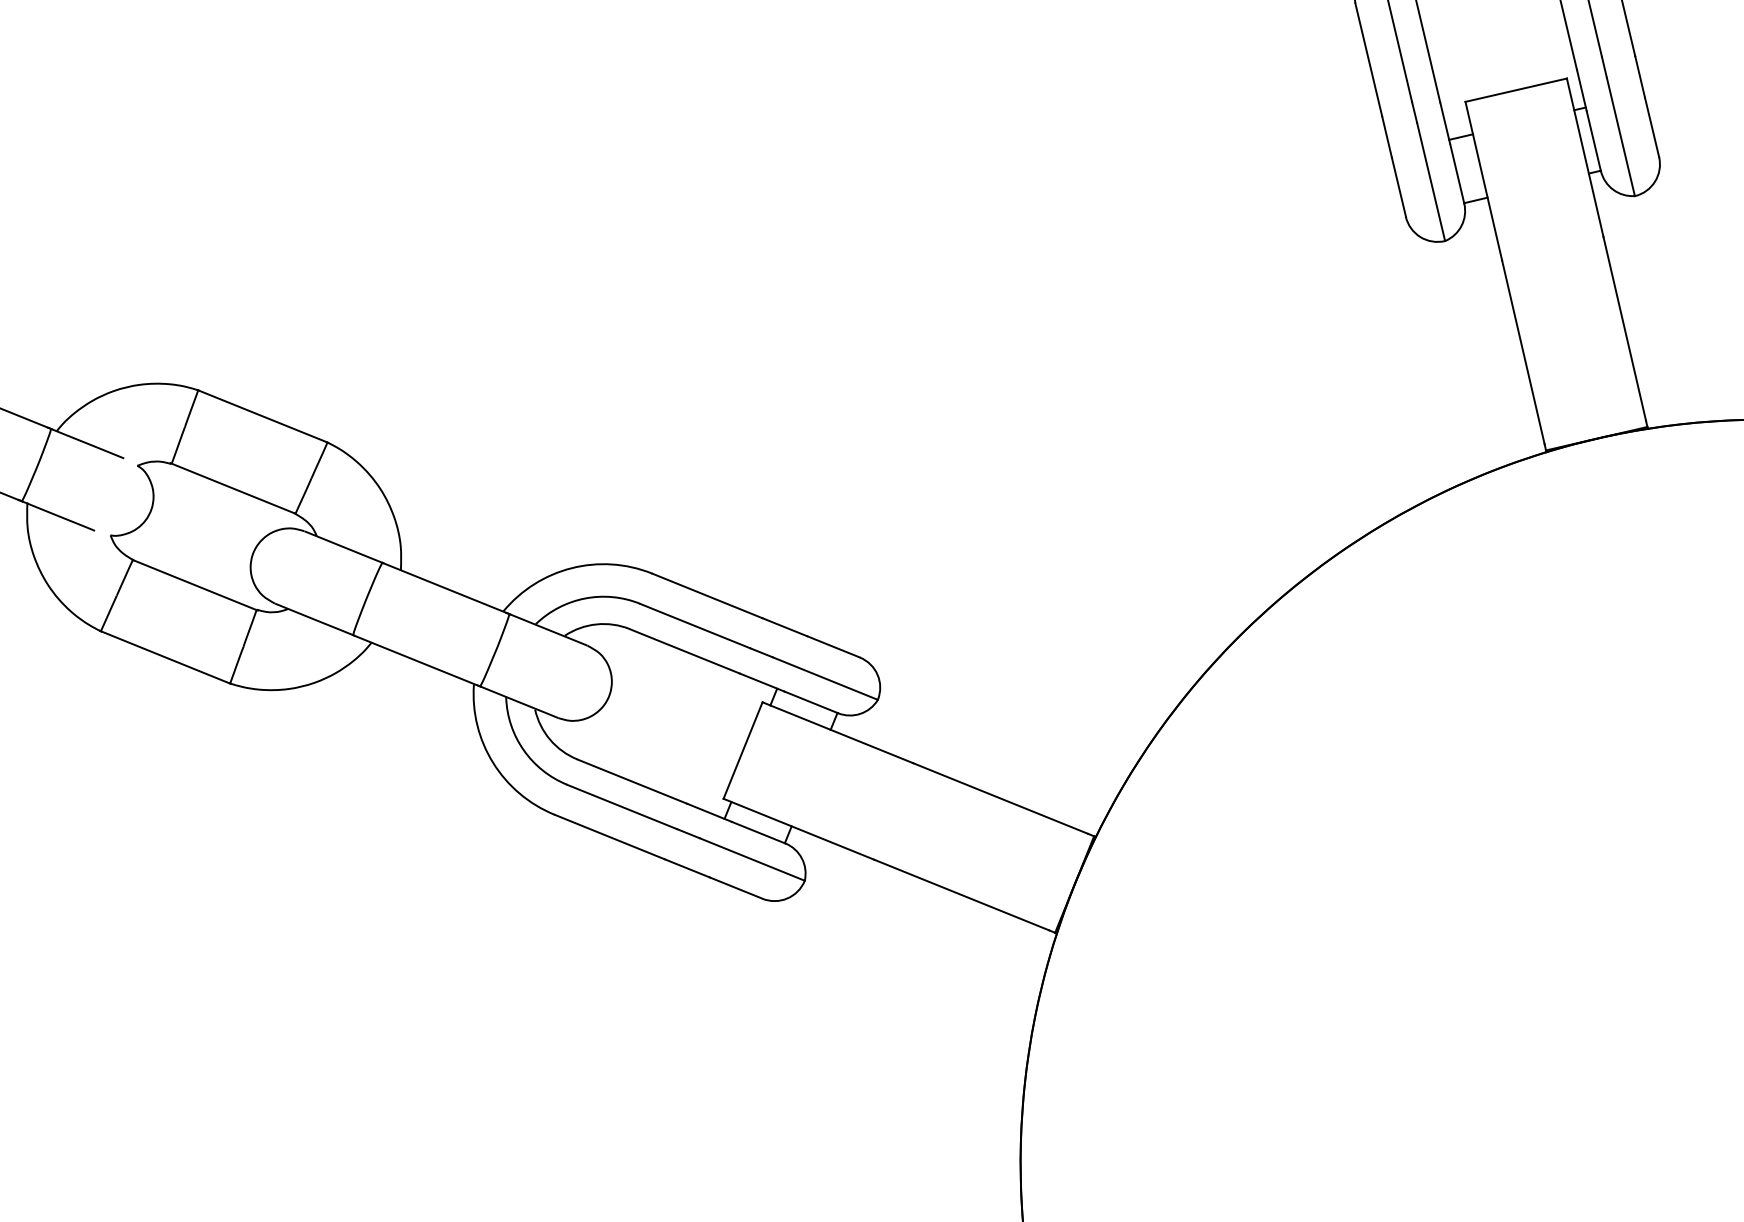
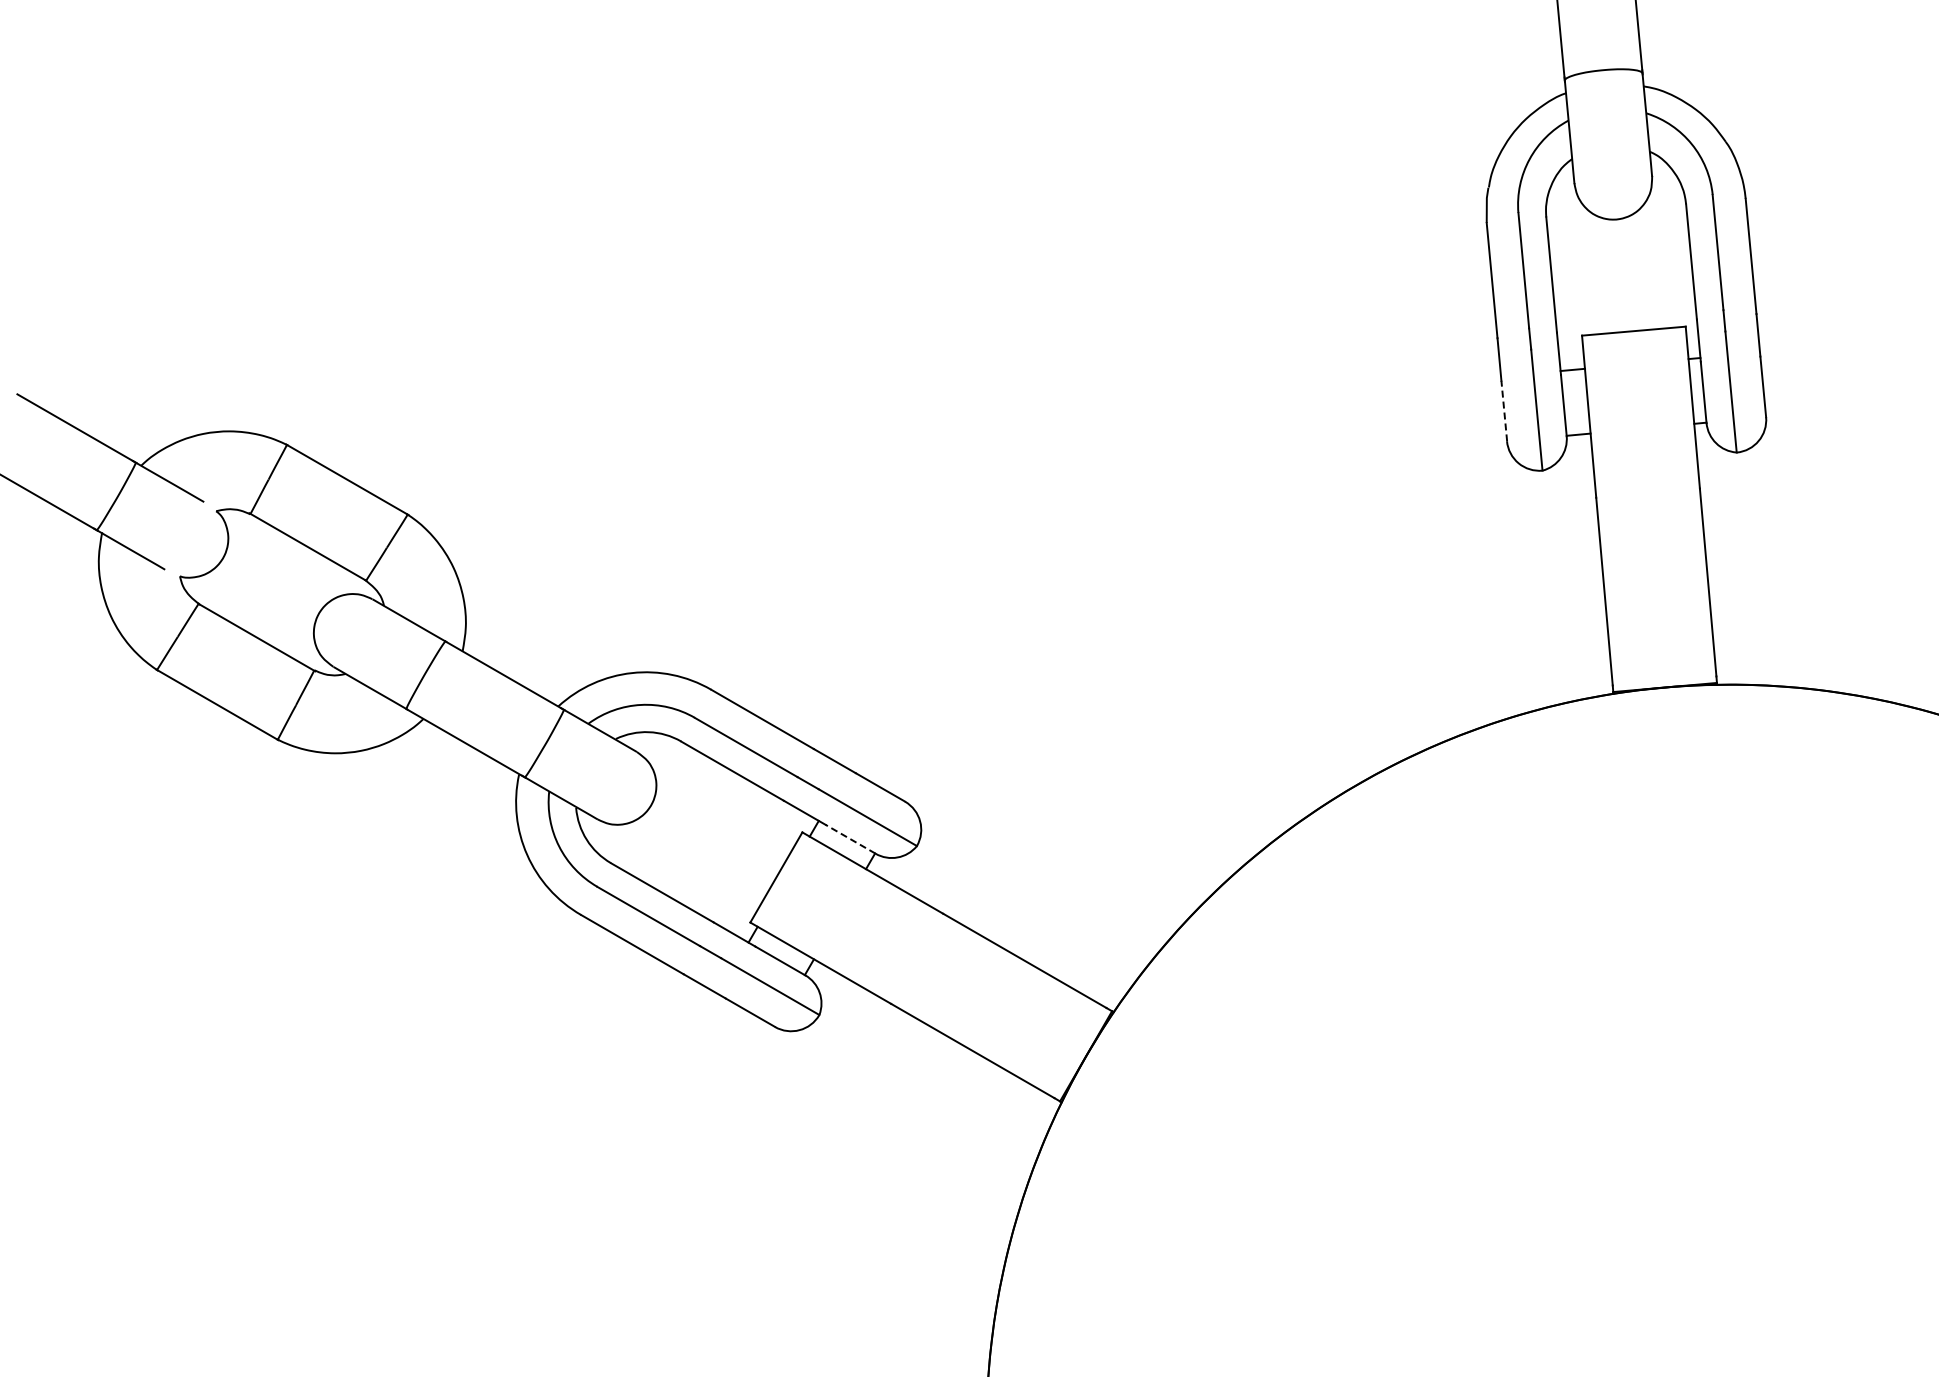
line: (1399, 186) -> (1504, 410), solid -> dashed
line: (811, 702) -> (850, 839), solid -> dashed

